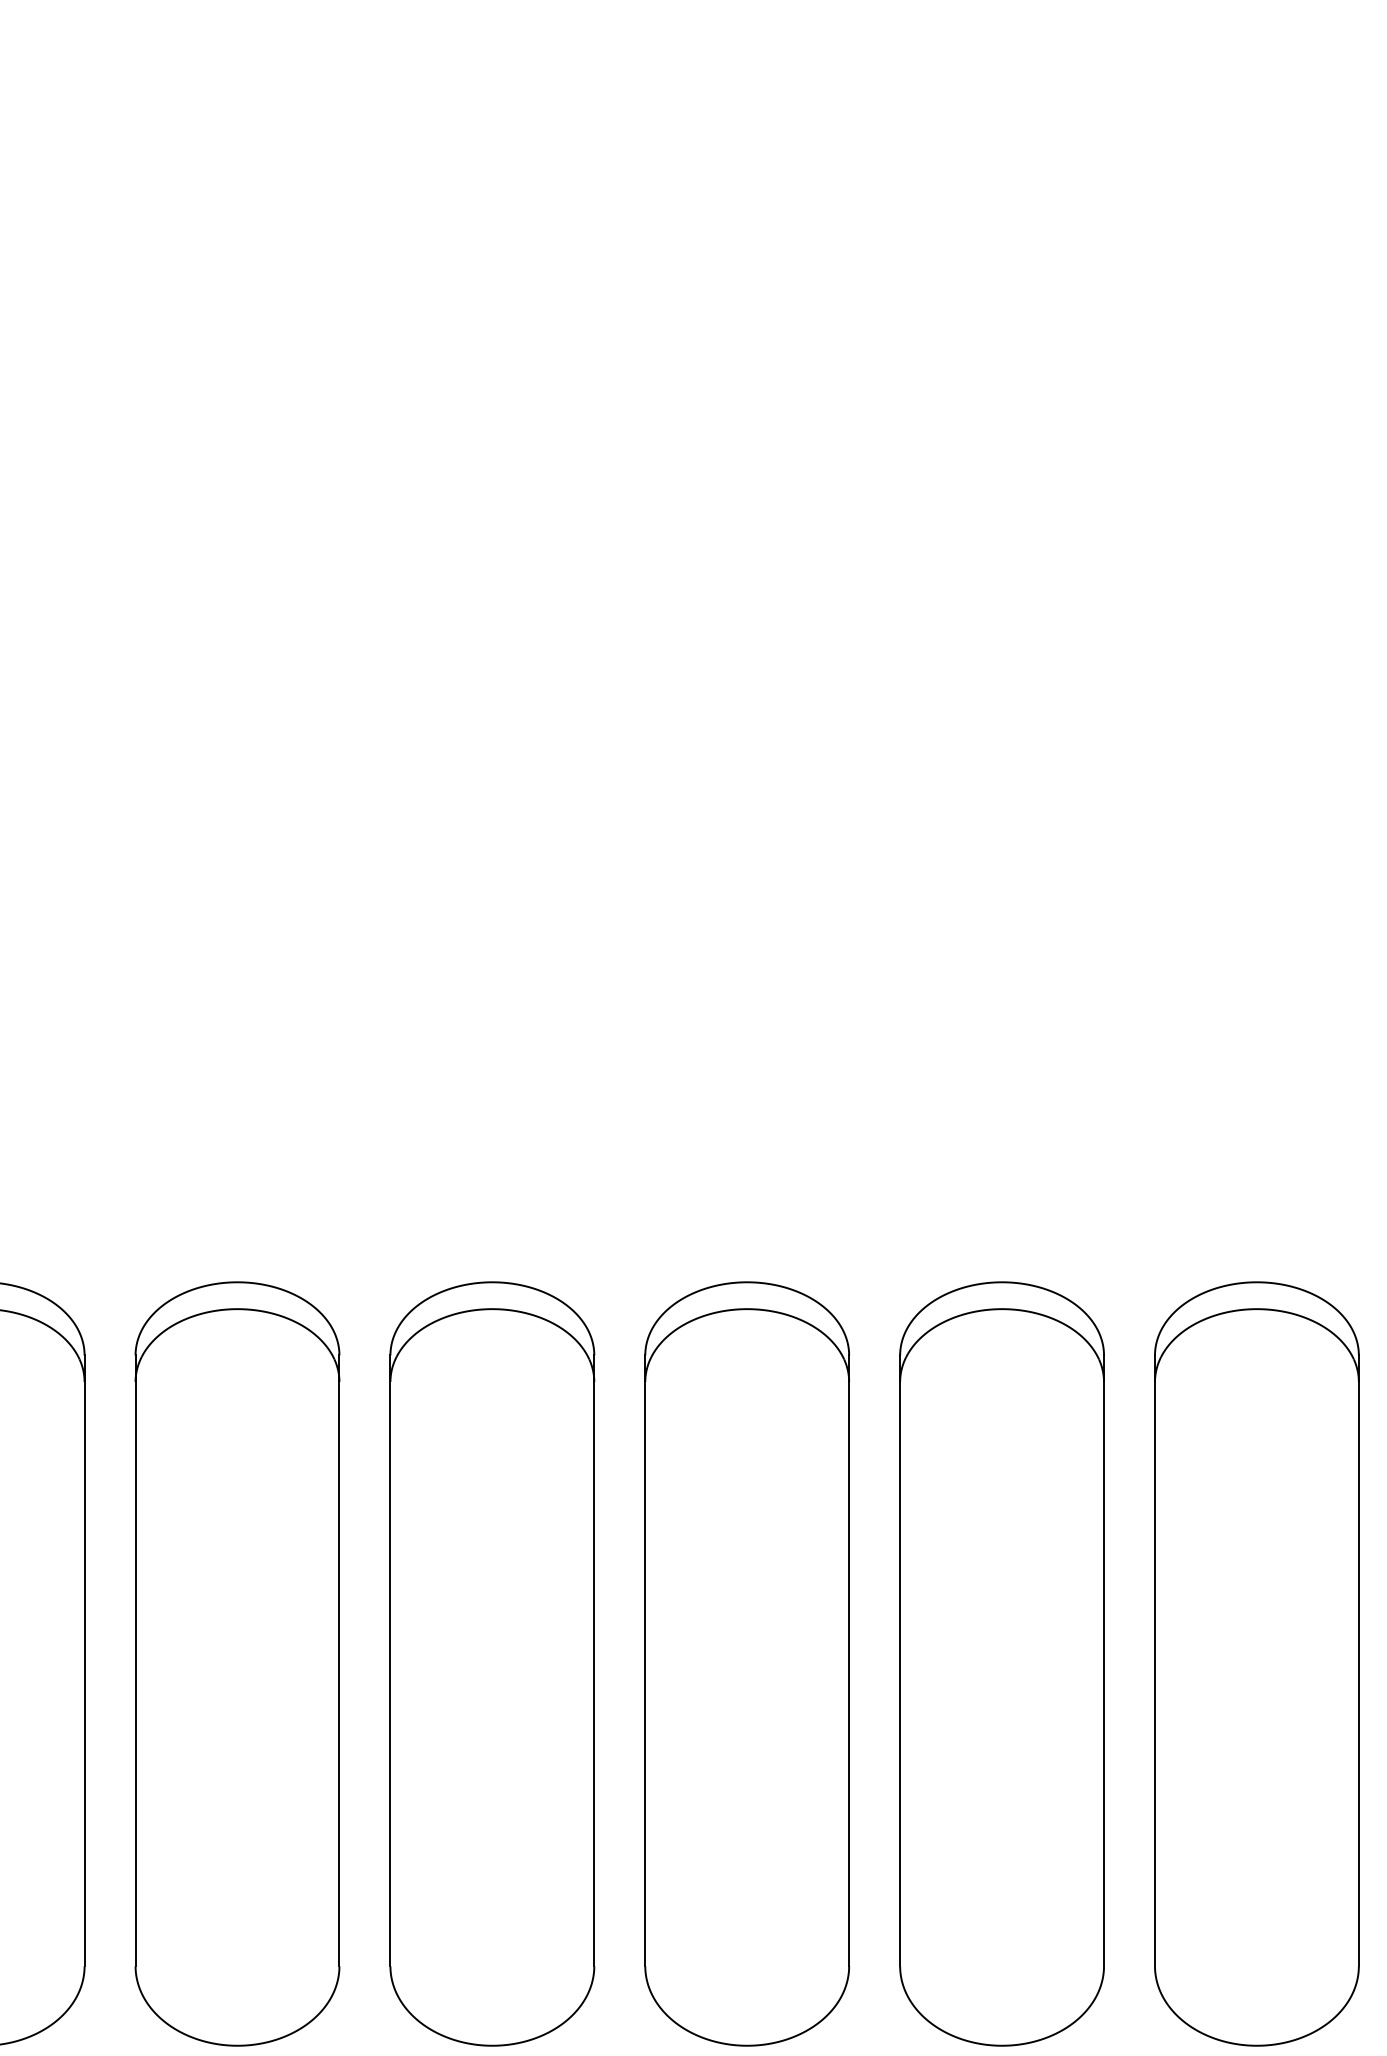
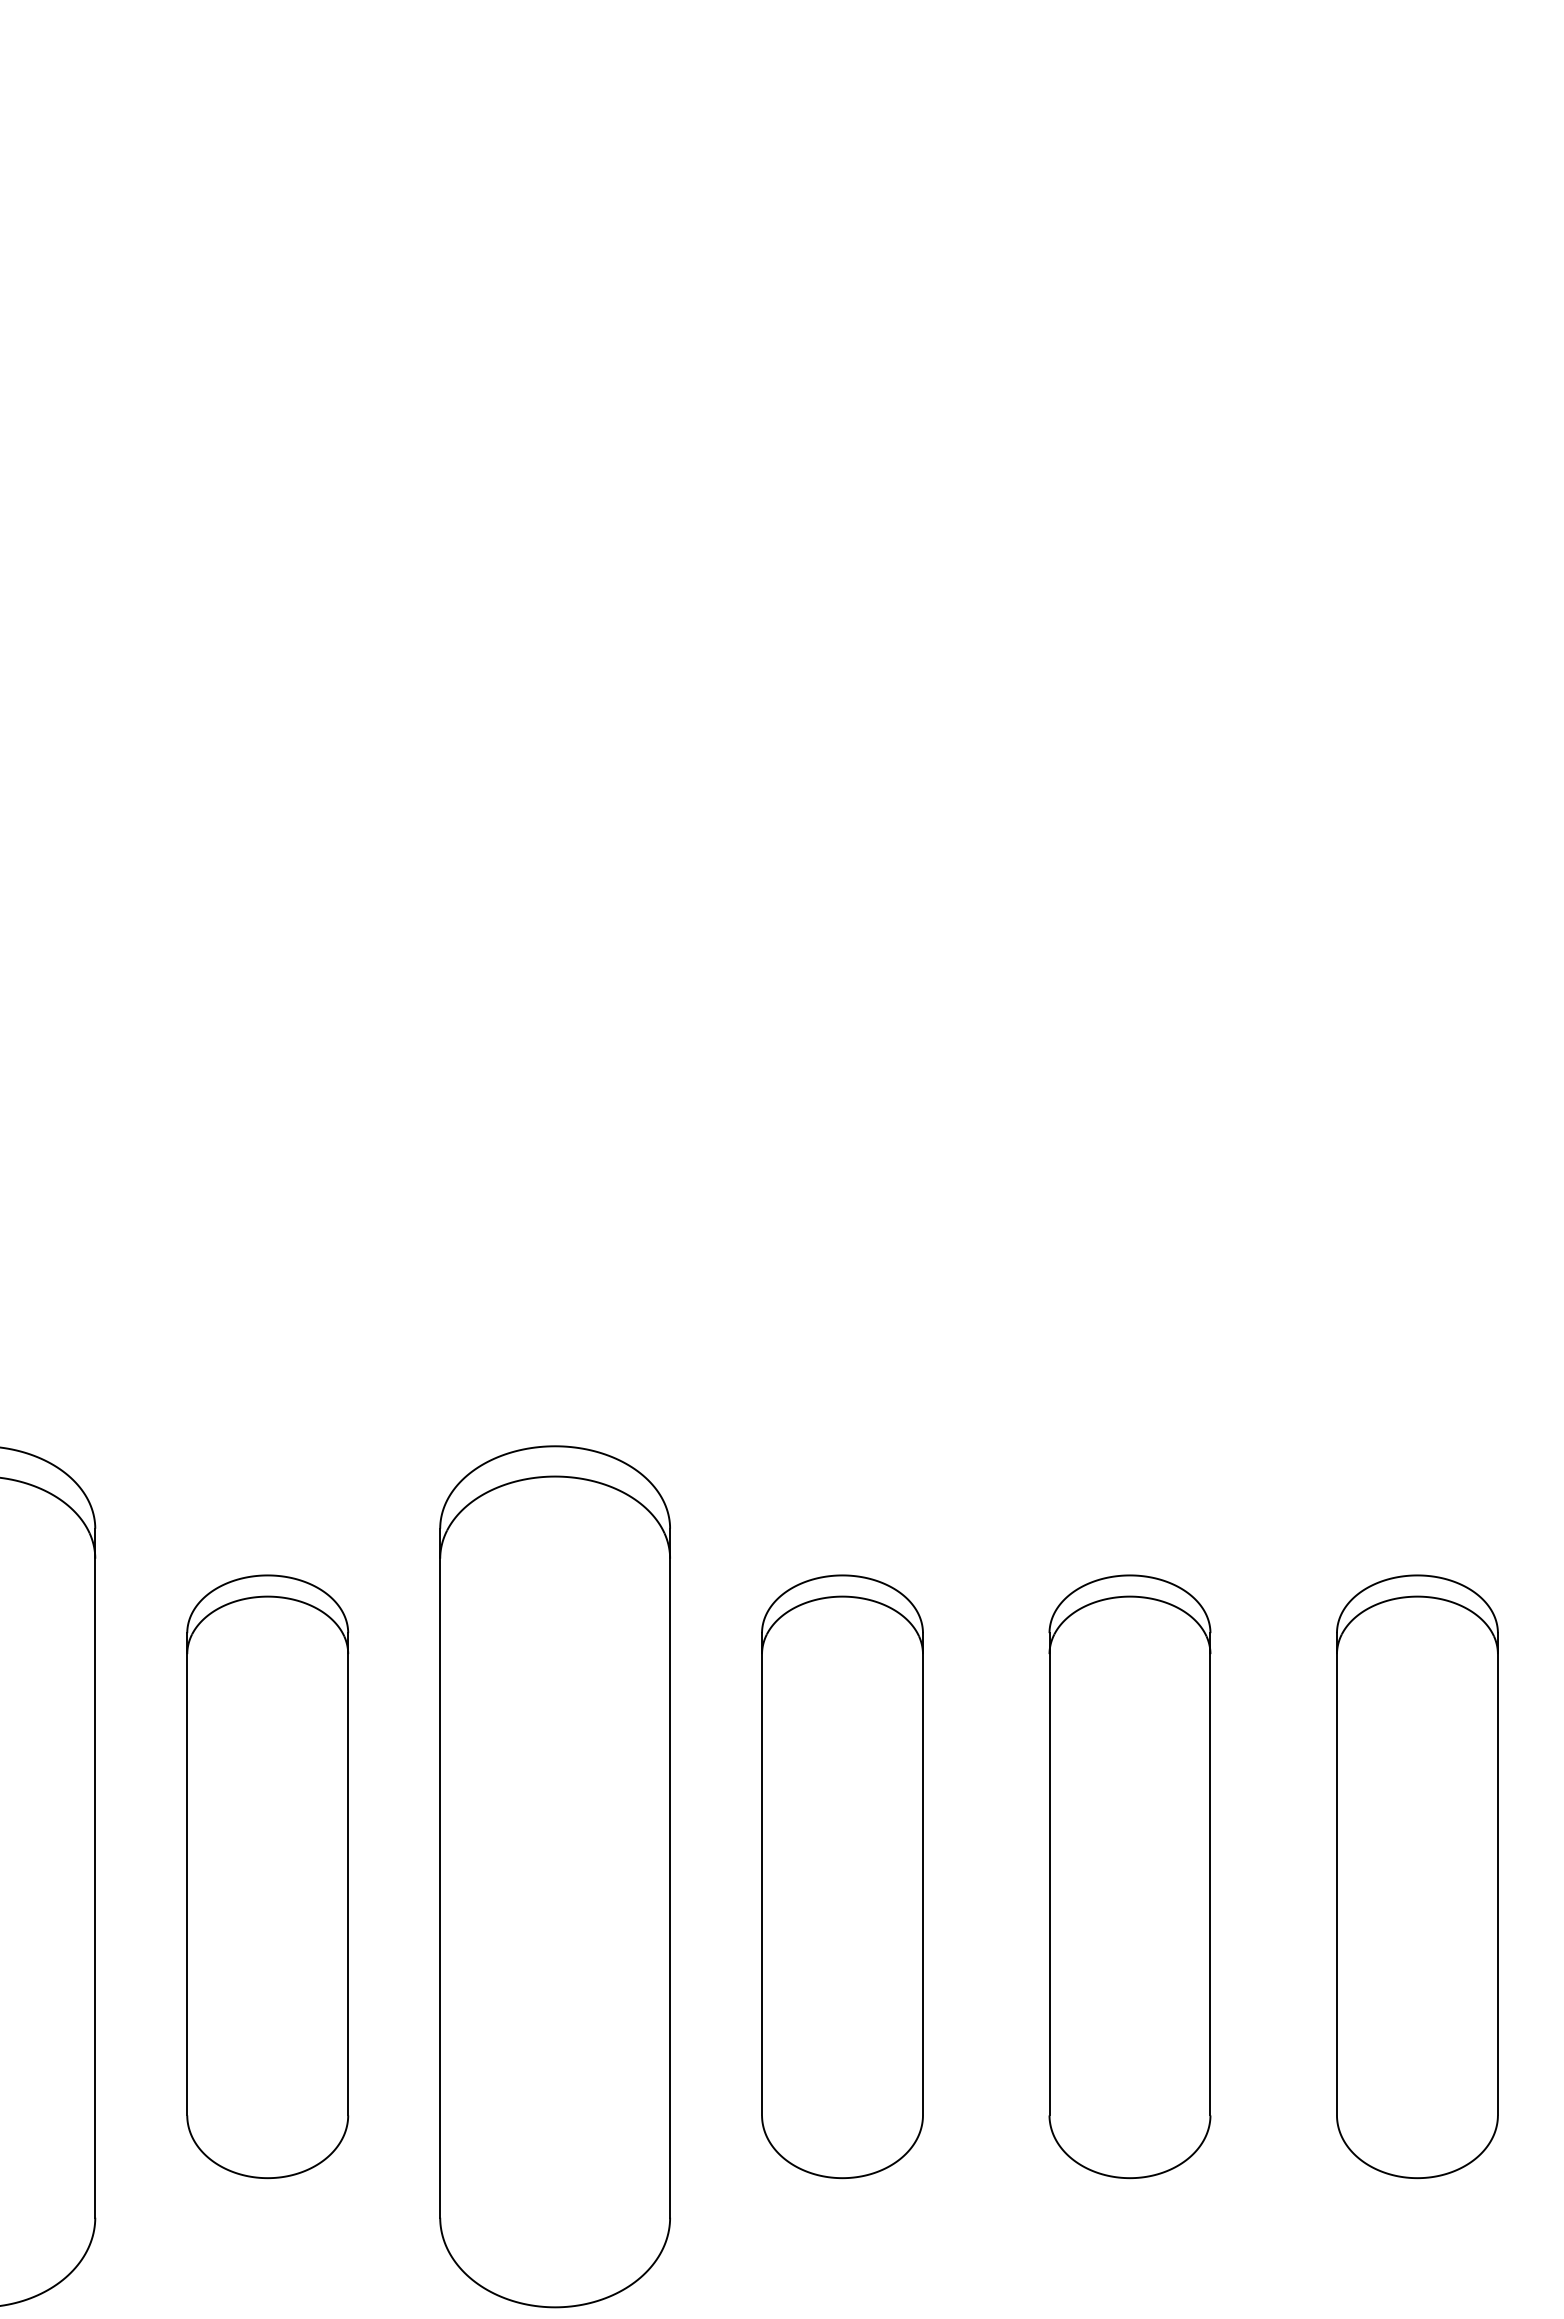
part: (237, 1663) -> (267, 1876), size x0.7
part: (746, 1663) -> (841, 1876), size x0.7
part: (1001, 1663) -> (1129, 1876), size x0.7
part: (1256, 1663) -> (1416, 1876), size x0.7

